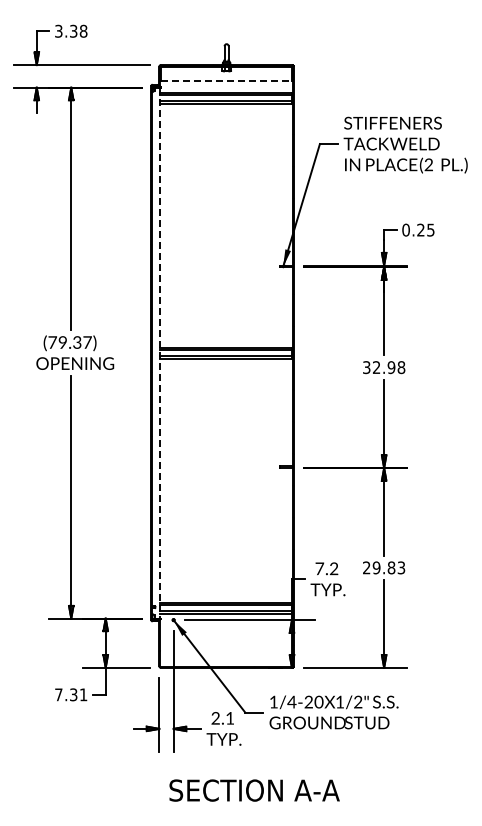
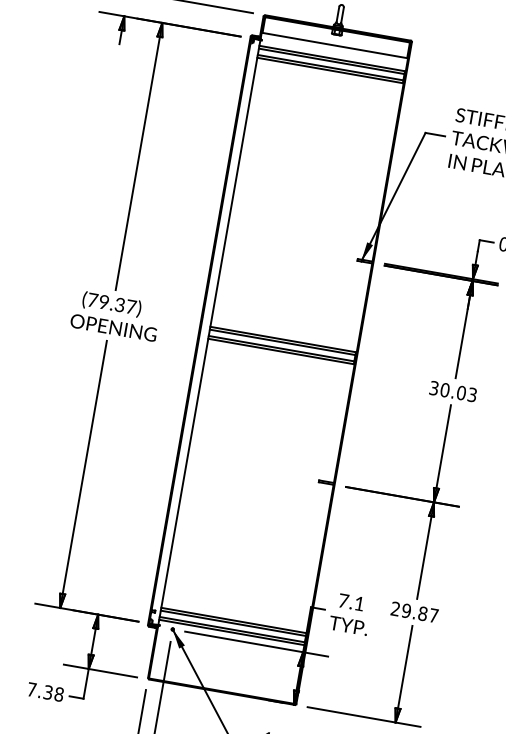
line: (226, 81) -> (334, 46), dashed -> solid
line: (160, 353) -> (209, 333), dashed -> solid
text: (388, 367) -> (458, 392), 32.98 -> 30.03
text: (401, 567) -> (433, 615), 29.83 -> 29.87
text: (334, 568) -> (359, 603), 7.2 -> 7.1
text: (83, 694) -> (59, 694), 7.31 -> 7.38

